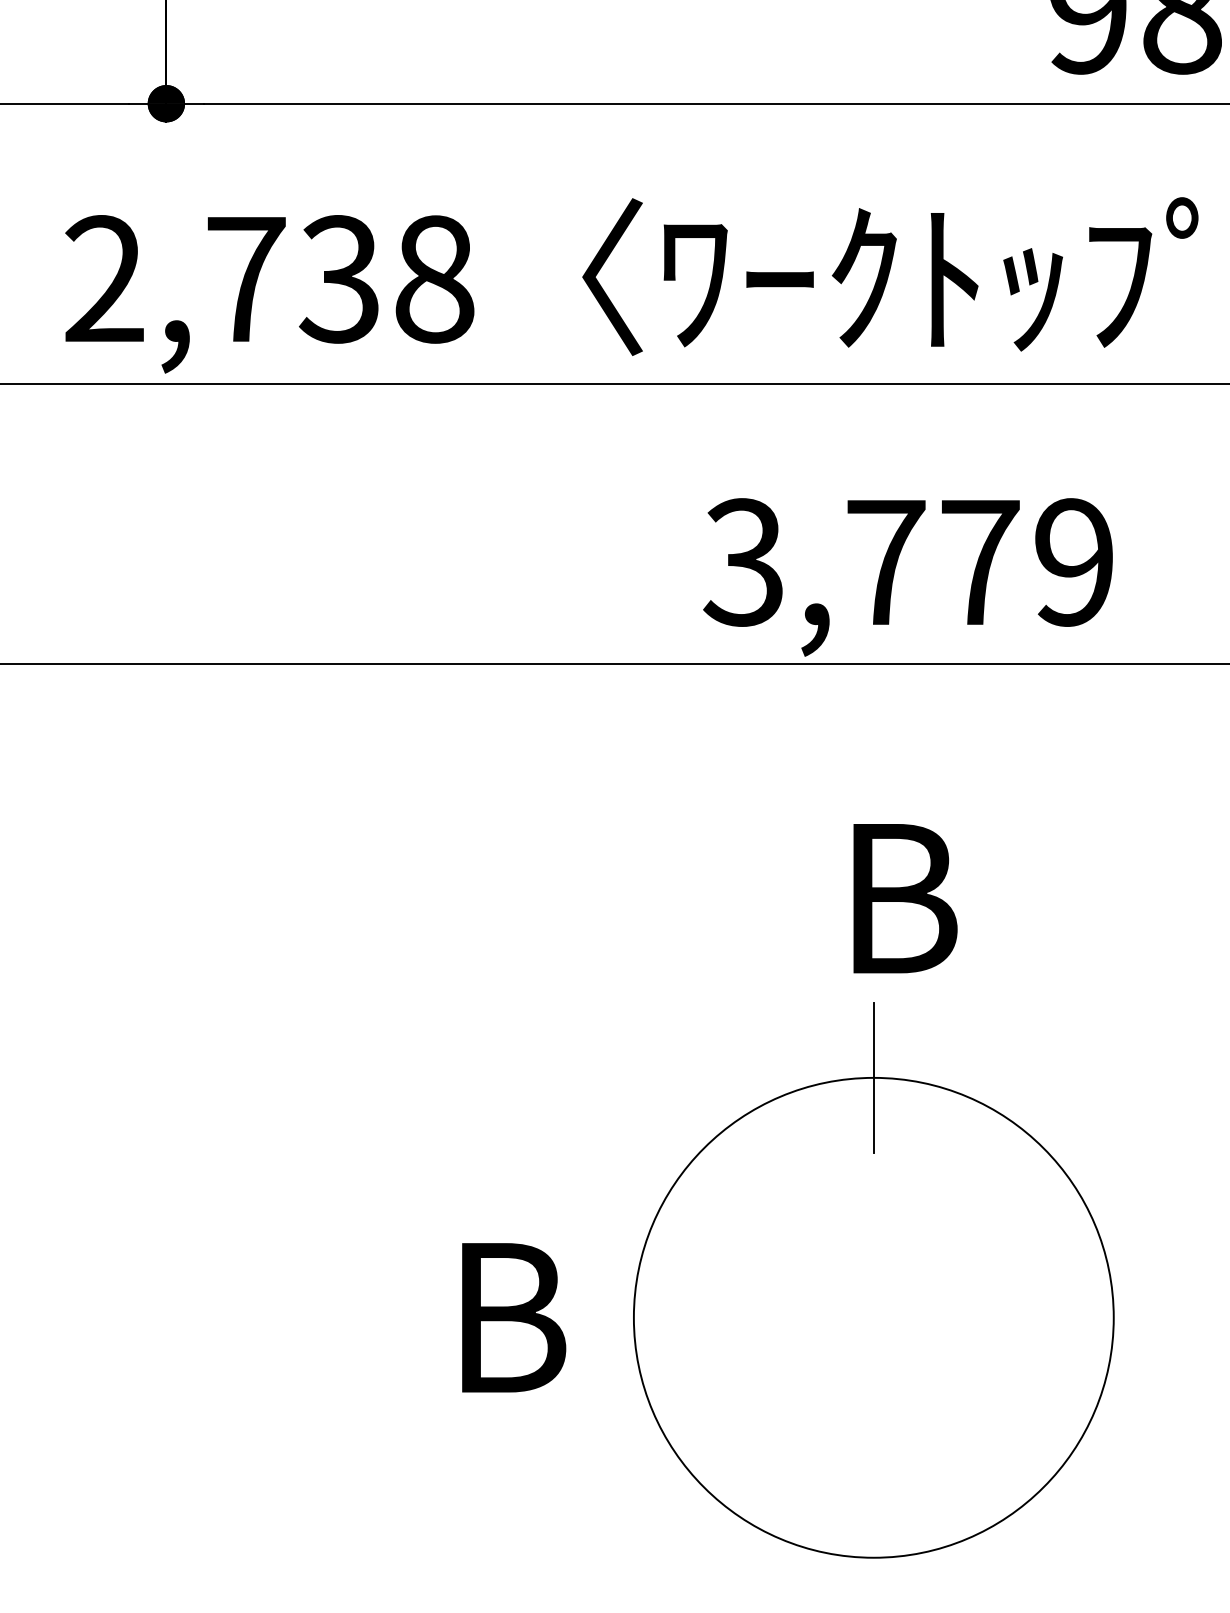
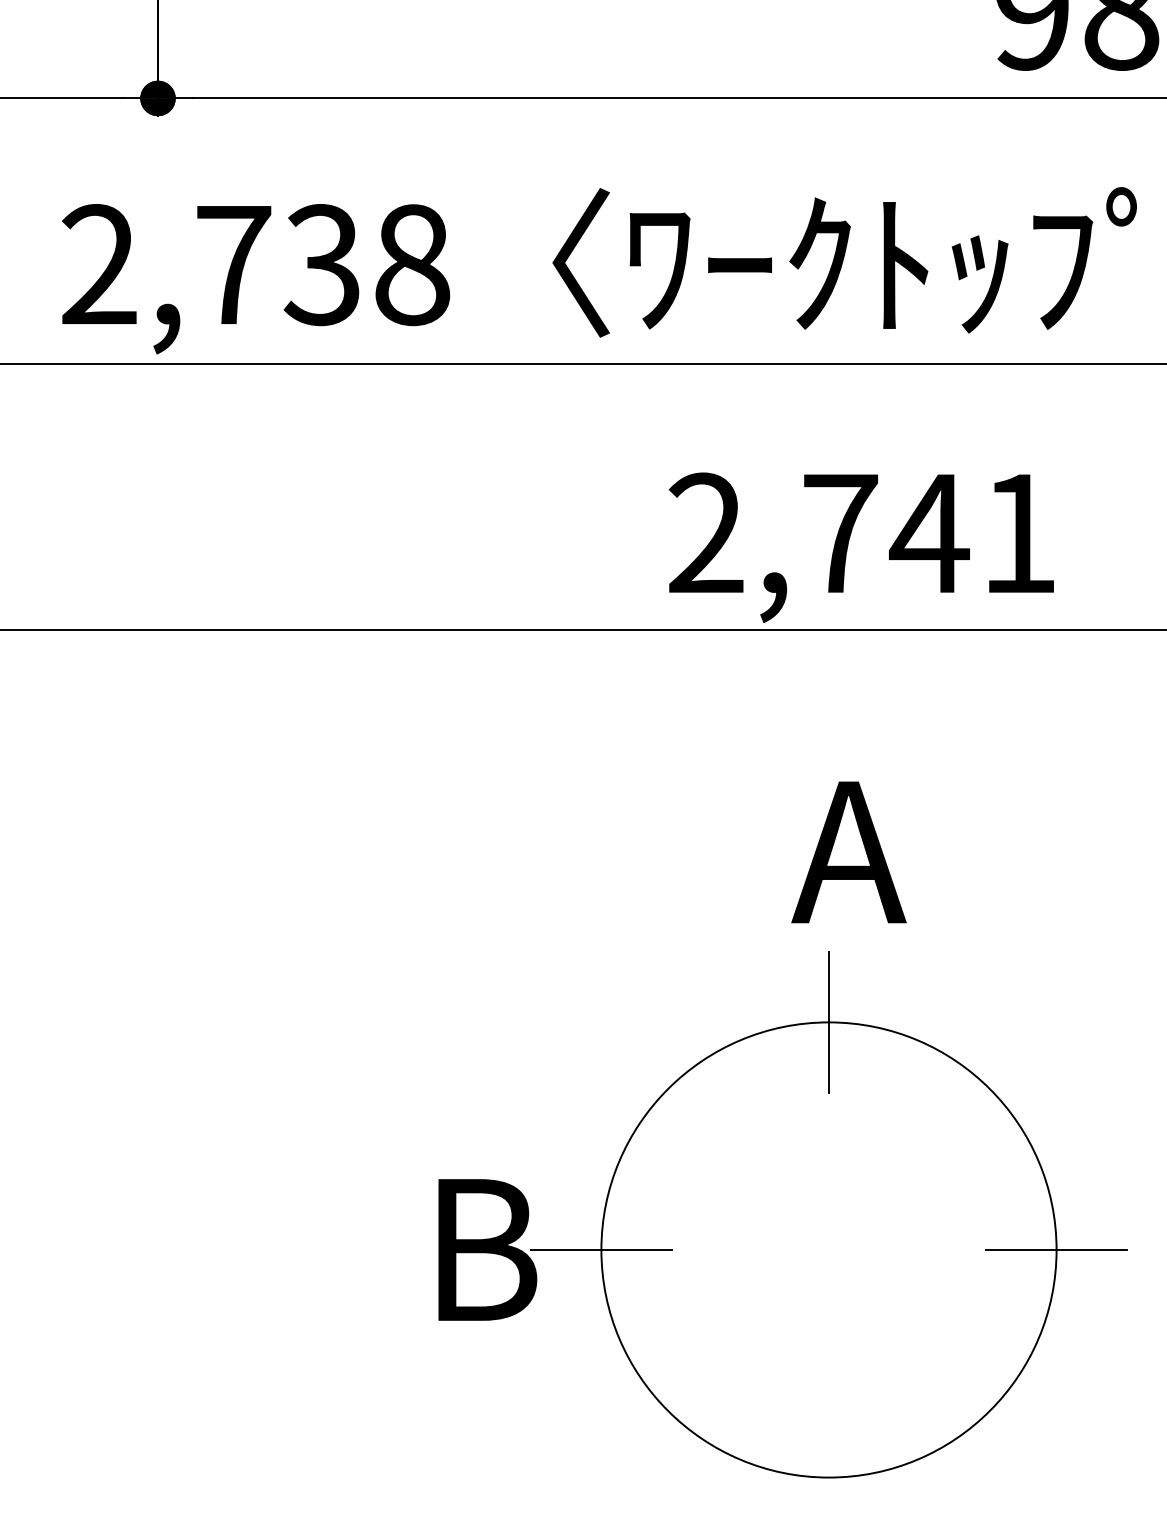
text: (908, 562) -> (861, 533), 3,779 -> 2,741
text: (895, 898) -> (849, 852), B -> A
line: (633, 1317) -> (601, 1249), added
line: (1113, 1317) -> (1056, 1249), added

